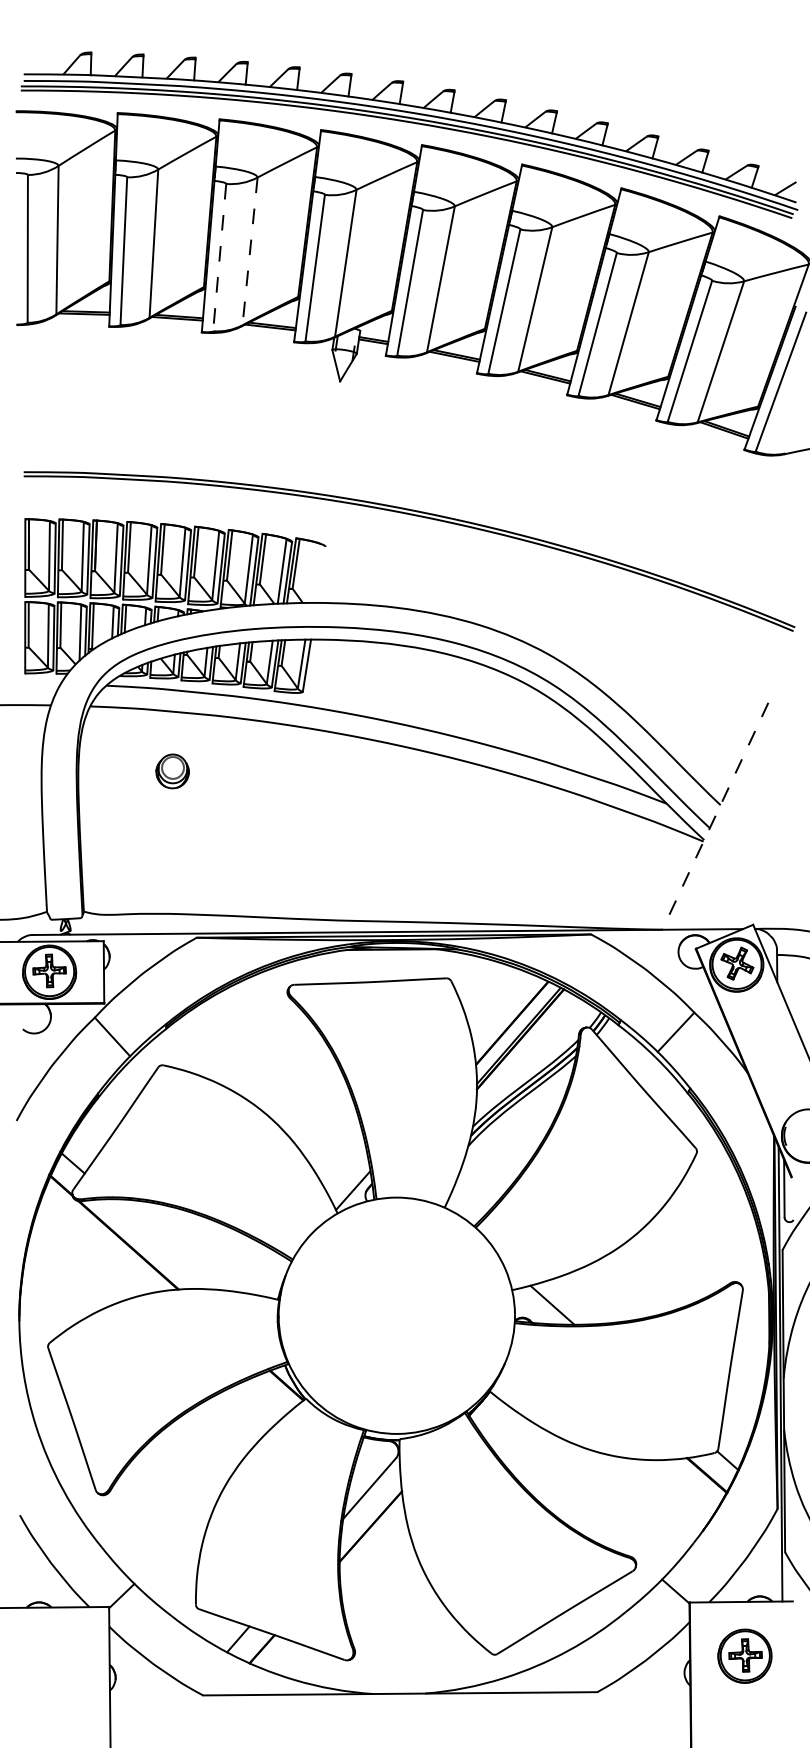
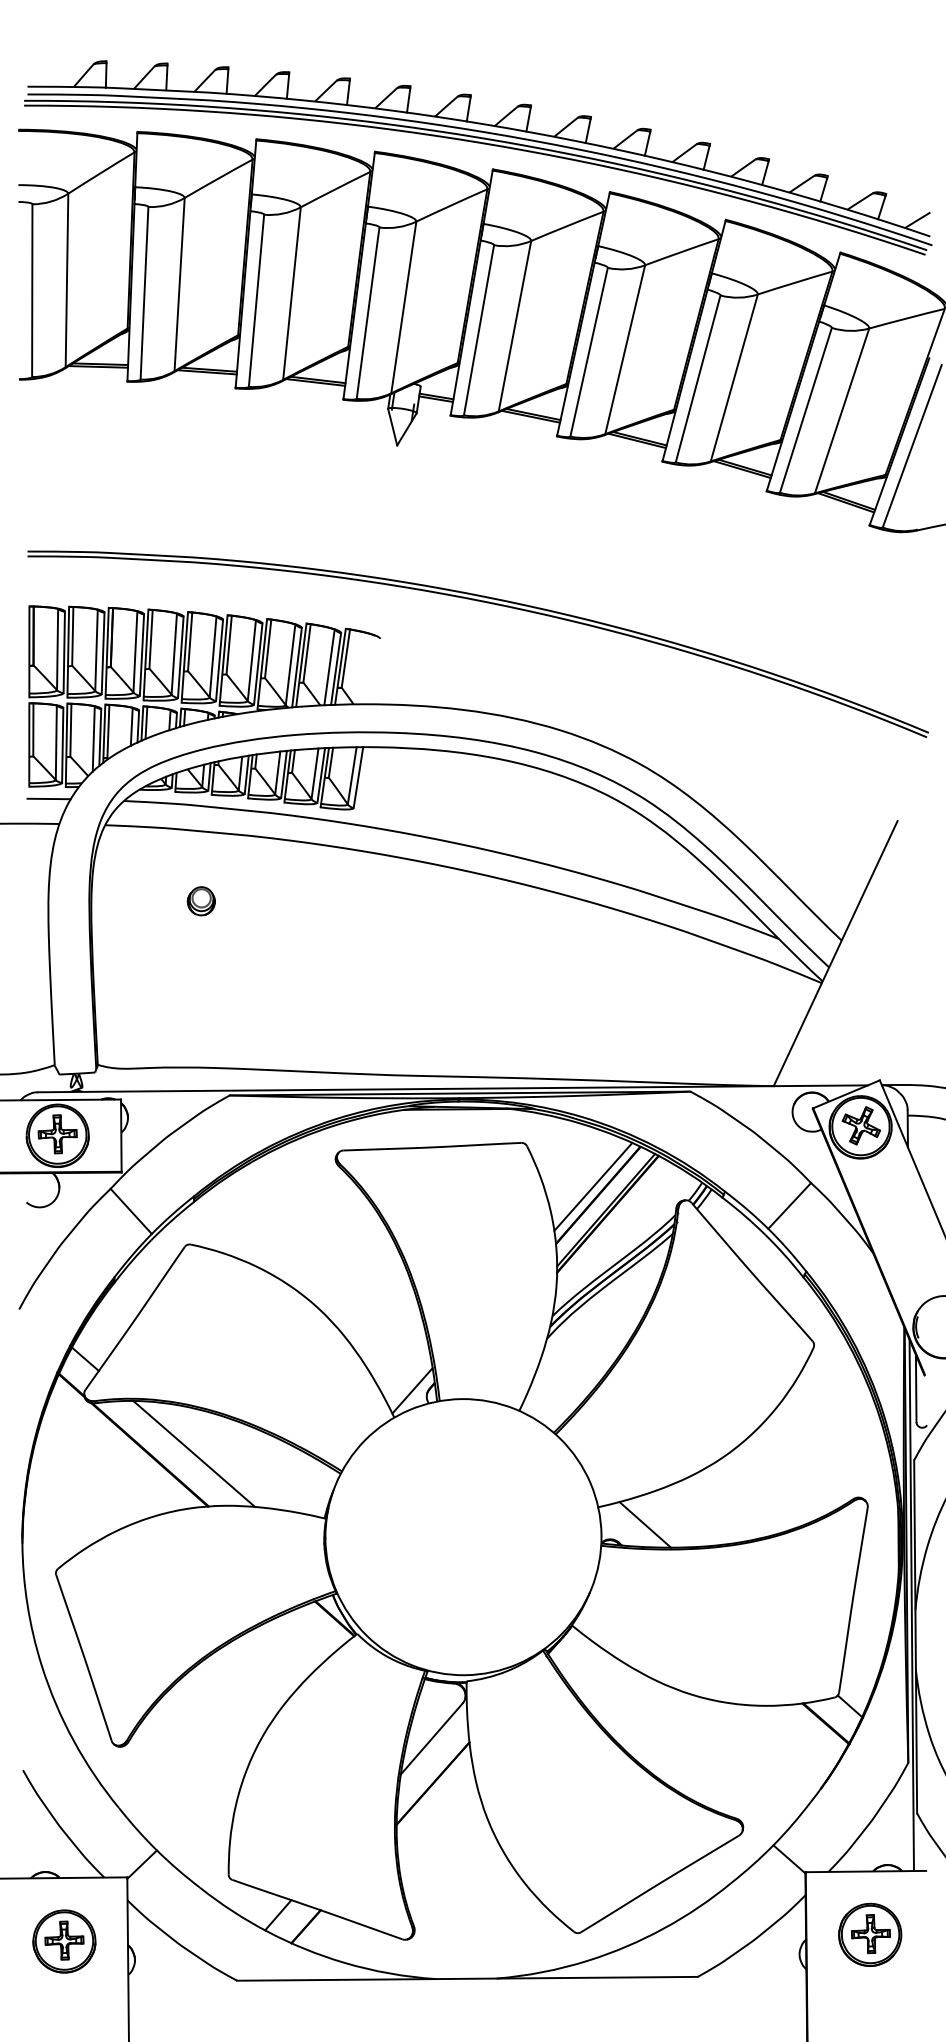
line: (249, 251) -> (291, 293), dashed -> solid
line: (219, 258) -> (256, 301), dashed -> solid
line: (41, 683) -> (48, 798), added
part: (171, 771) -> (200, 901), size x0.71
line: (715, 817) -> (835, 954), dashed -> solid
line: (508, 1015) -> (593, 1186), added
line: (166, 1244) -> (194, 1453), added
part: (55, 1661) -> (64, 1941), added

